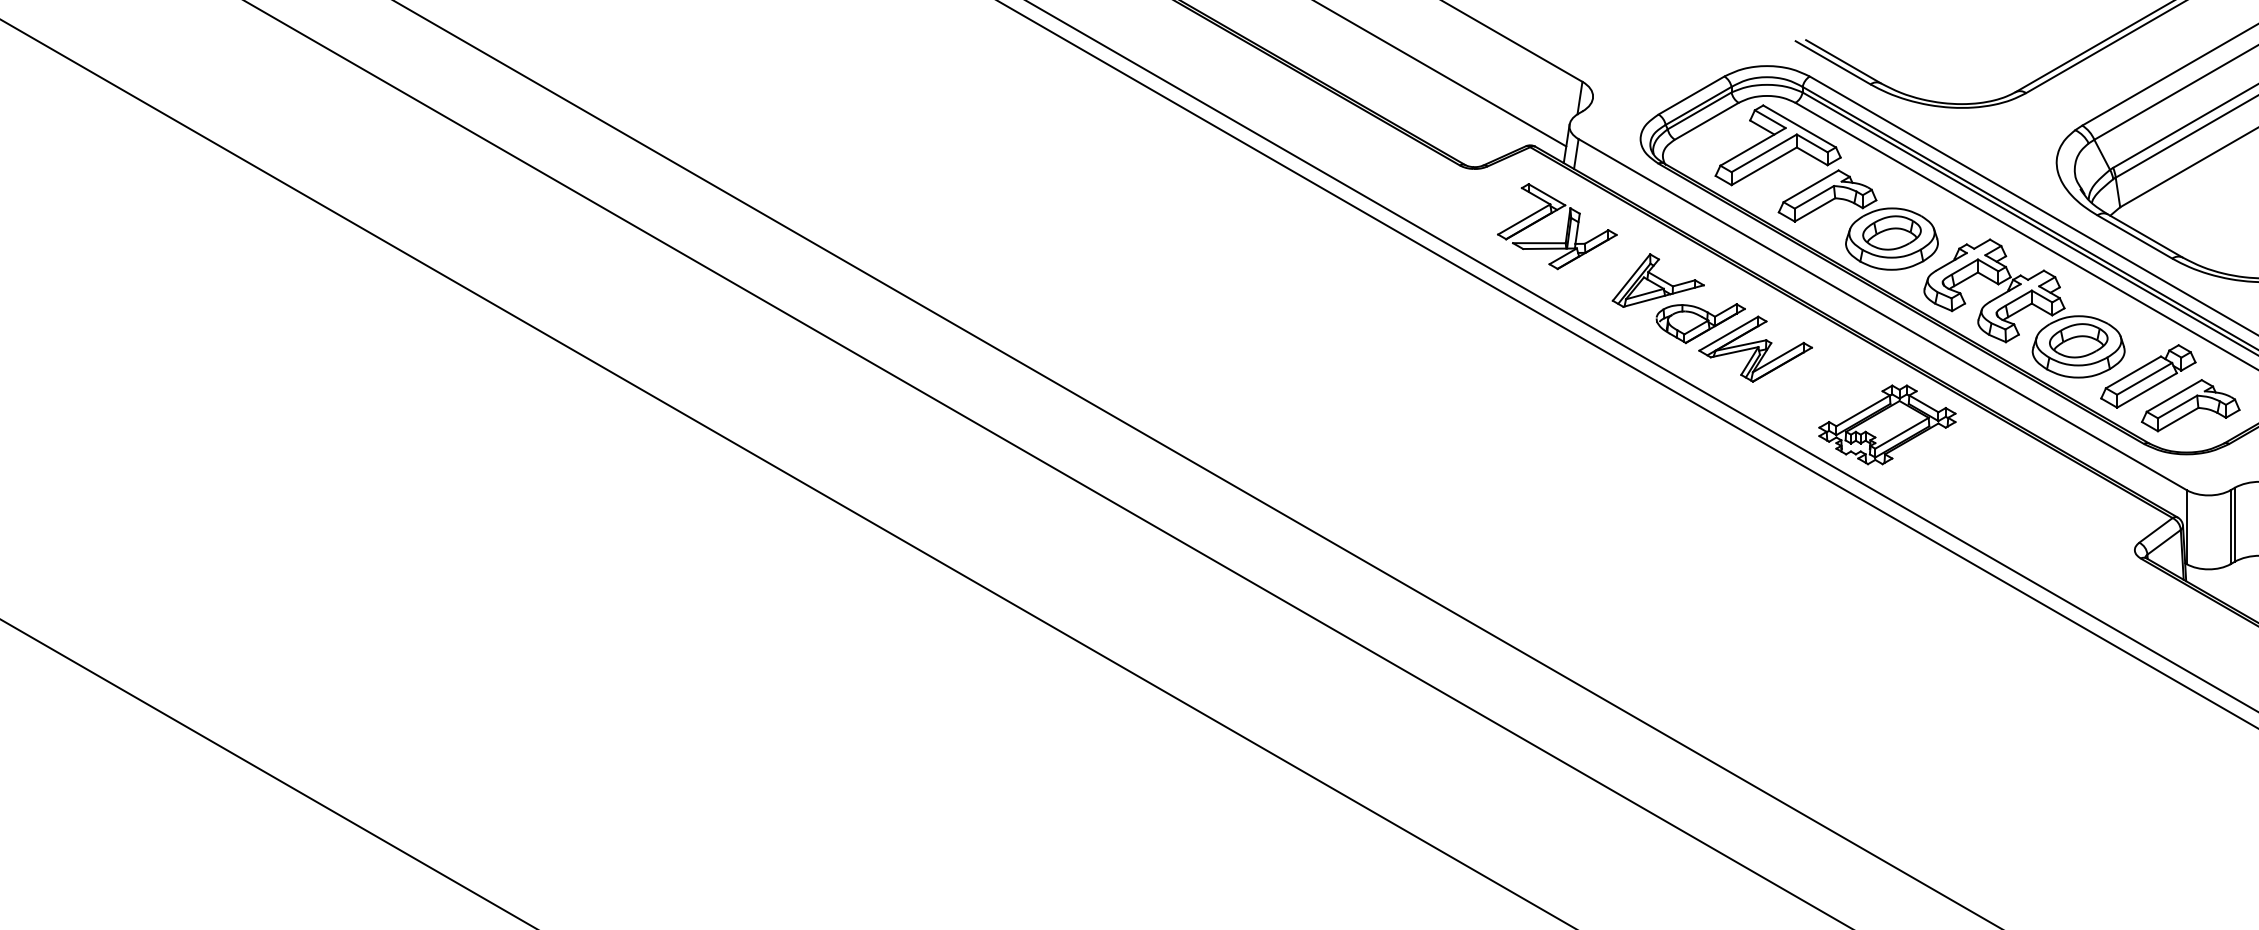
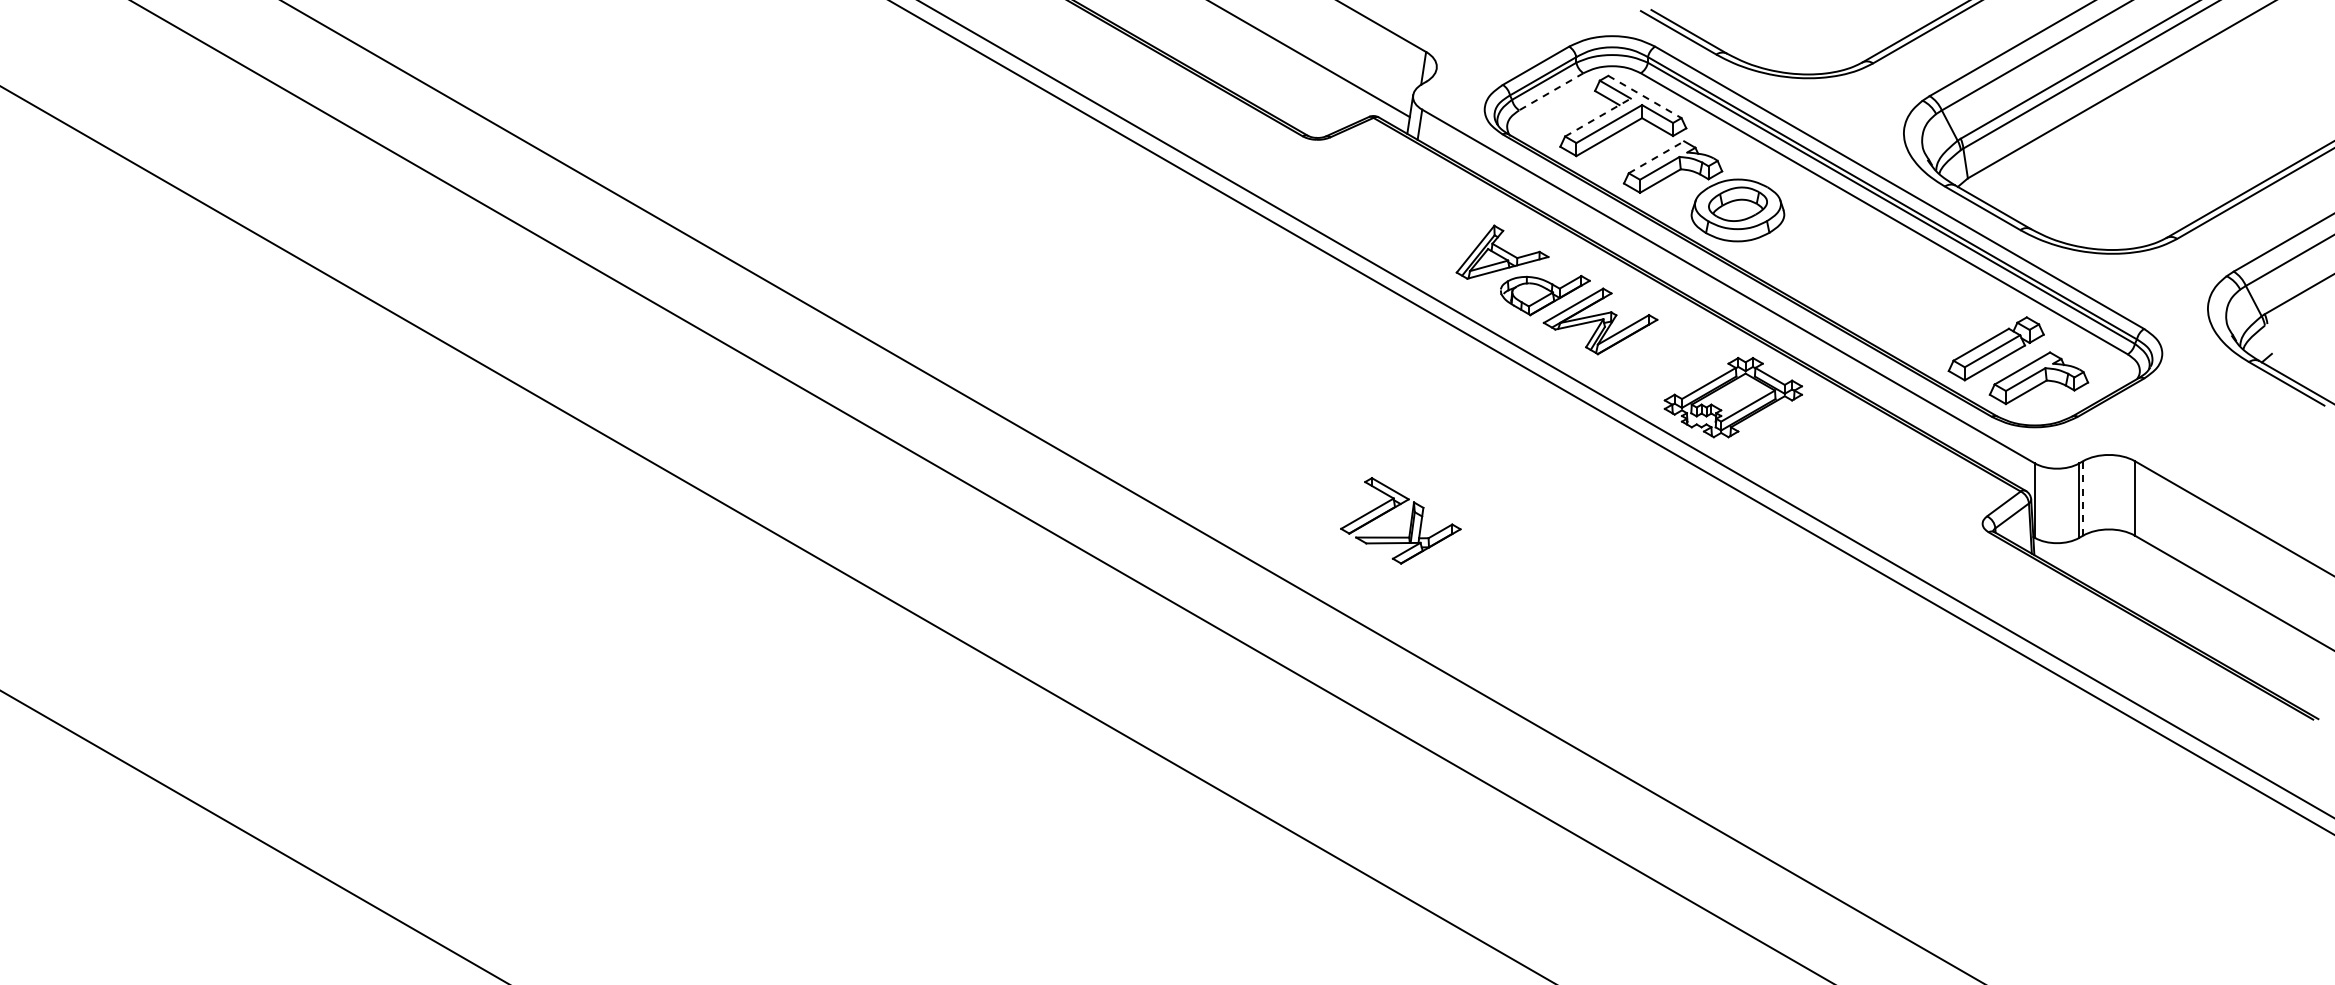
line: (1705, 122) -> (1550, 92), solid -> dashed
line: (1800, 126) -> (1645, 97), solid -> dashed
line: (1752, 146) -> (1597, 117), solid -> dashed
line: (1811, 186) -> (1656, 157), solid -> dashed
part: (1566, 226) -> (1410, 520), moved
part: (2024, 307) -> (1871, 279), removed
line: (2234, 524) -> (2083, 497), solid -> dashed

